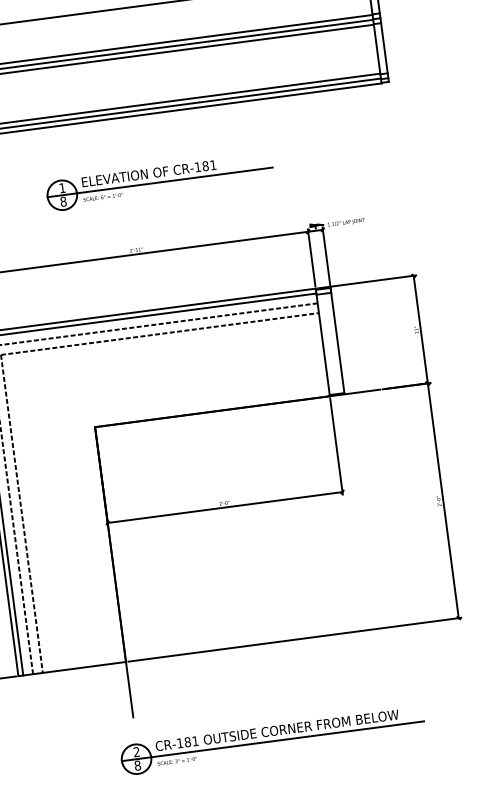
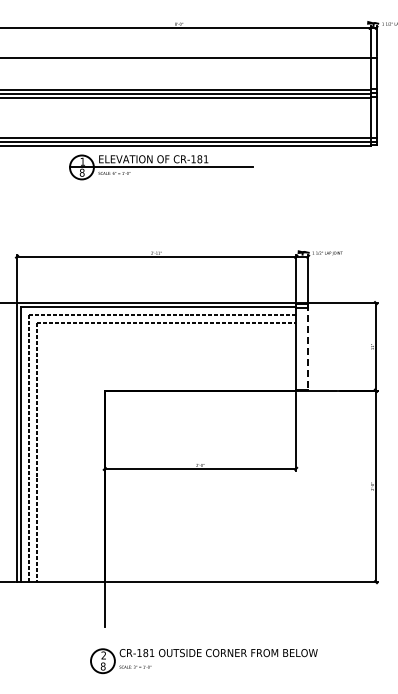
part: (159, 182) -> (161, 167), moved
line: (337, 339) -> (308, 346), solid -> dashed
line: (273, 741) -> (214, 661), removed

